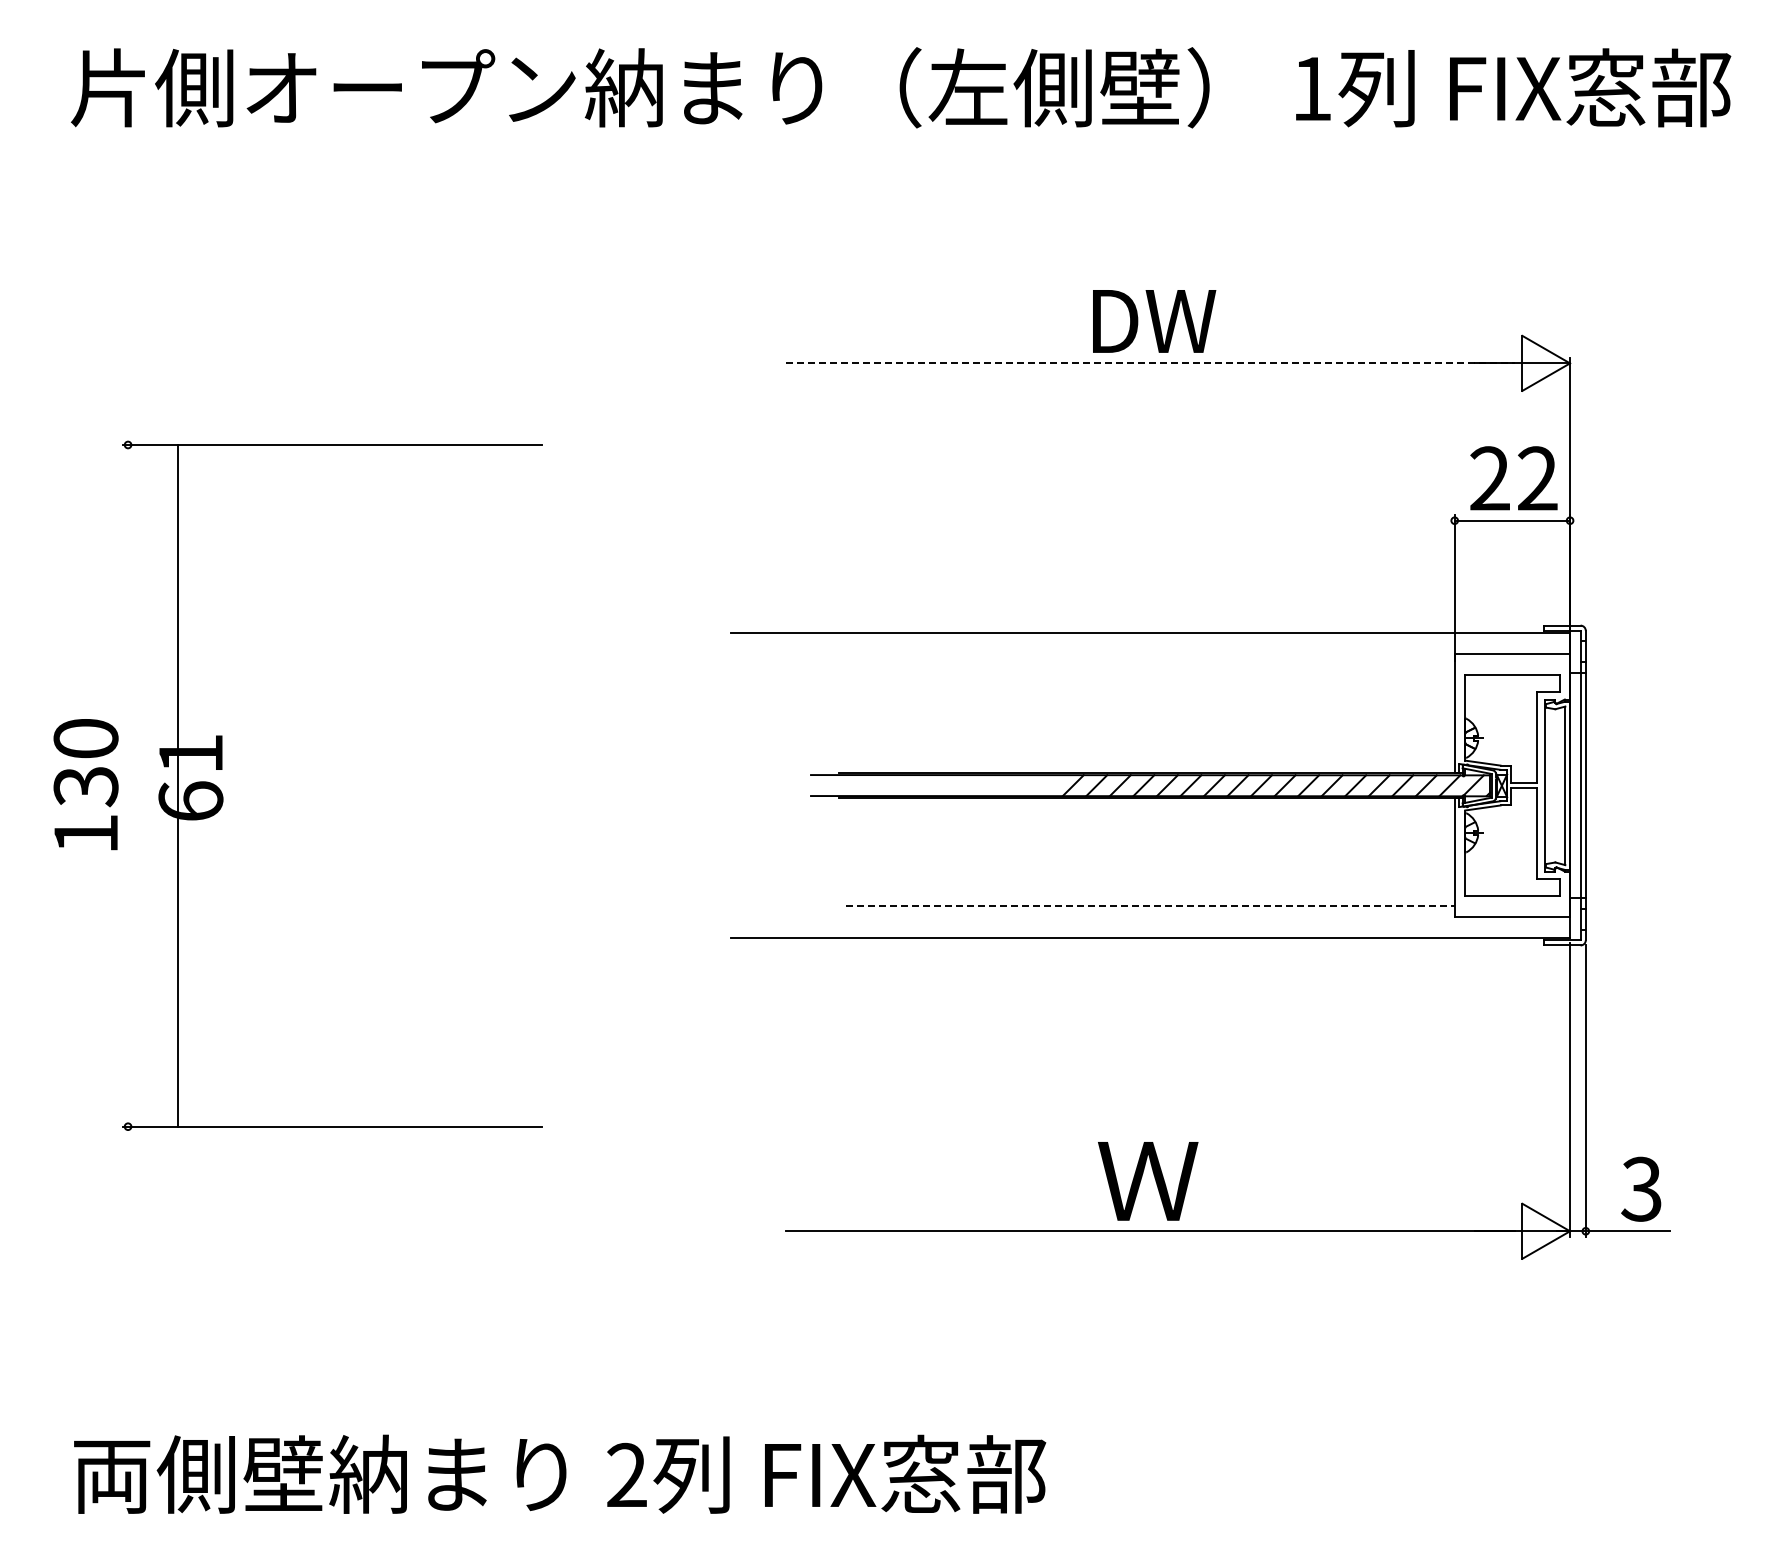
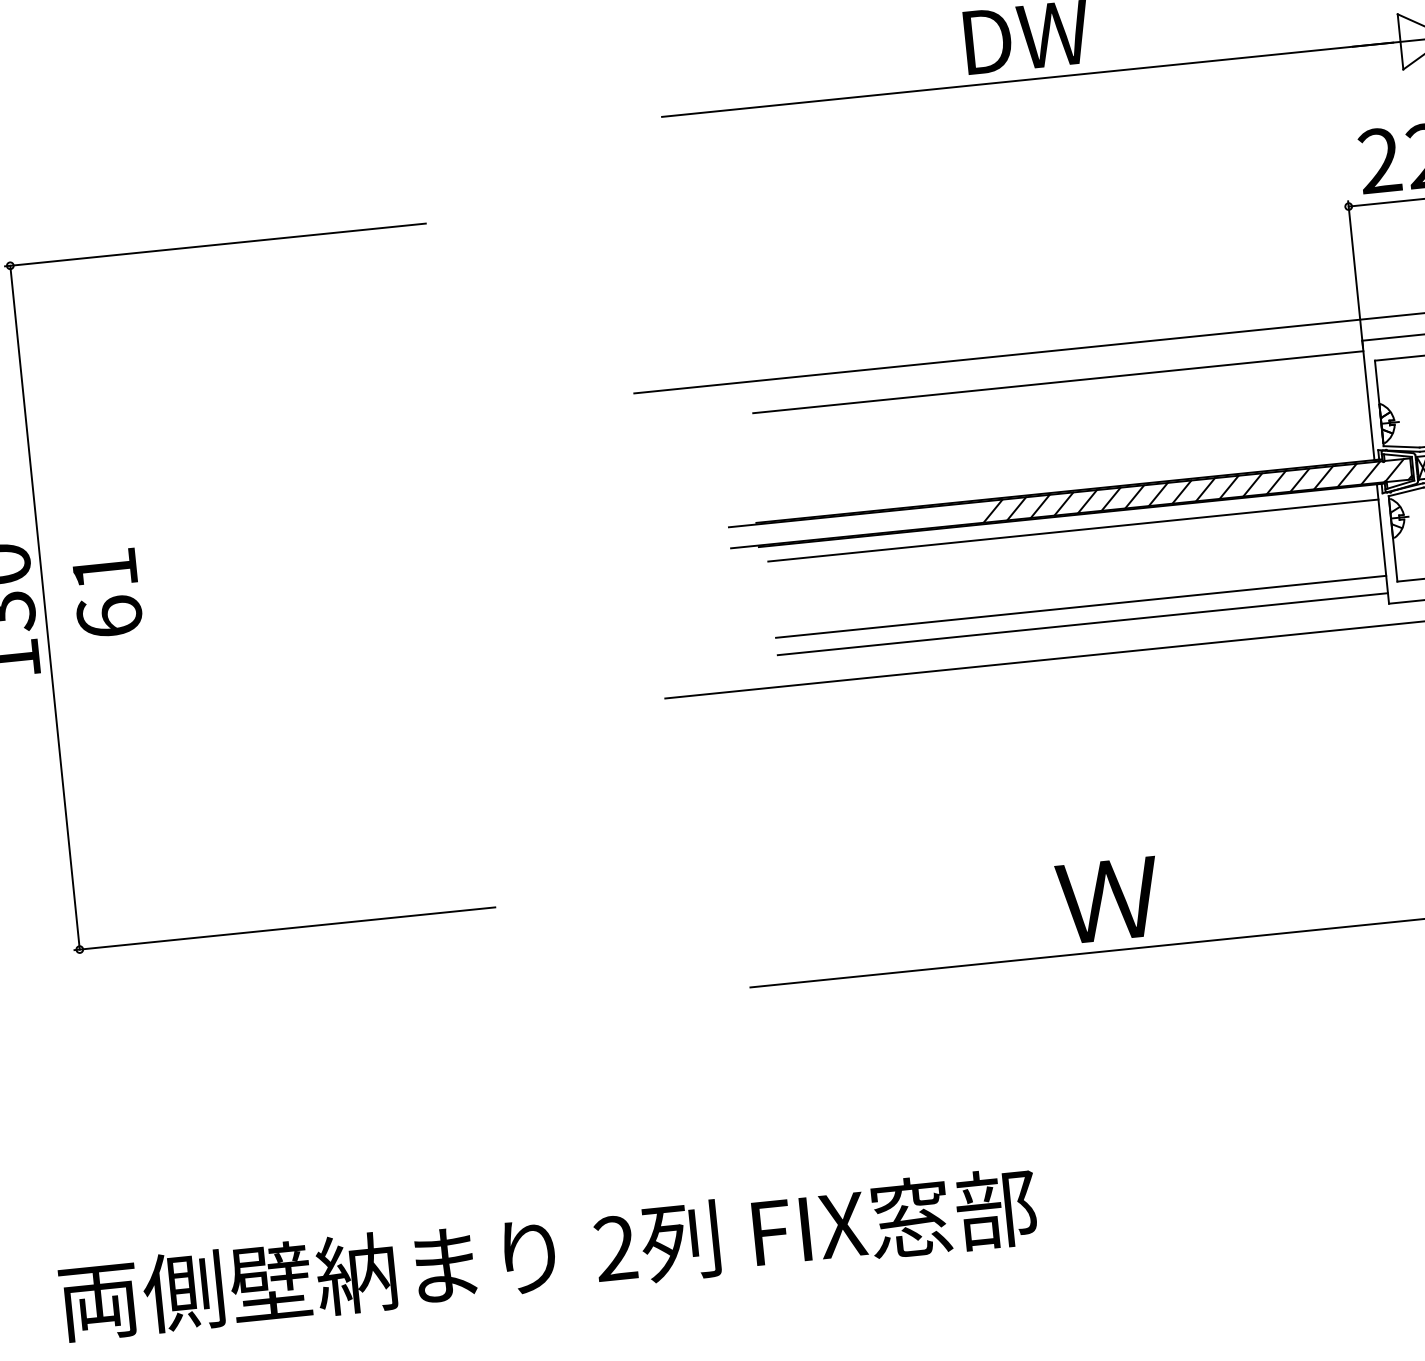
line: (1151, 363) -> (1028, 79), dashed -> solid
line: (1150, 664) -> (1058, 381), added
line: (178, 785) -> (45, 607), moved
line: (1150, 812) -> (1073, 530), added
line: (1150, 888) -> (1081, 606), added
line: (1151, 906) -> (1083, 624), dashed -> solid

